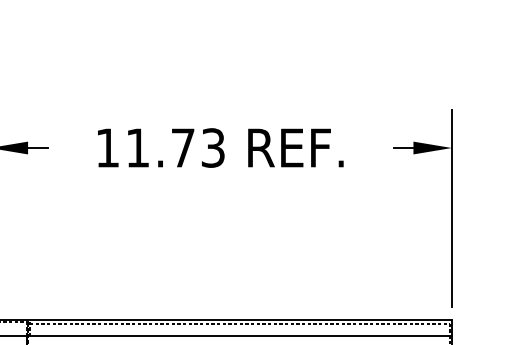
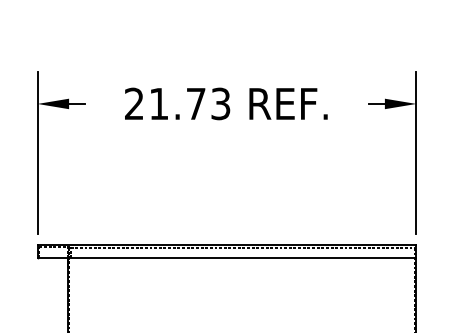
text: (107, 147) -> (134, 103), 11.73 -> 21.73

